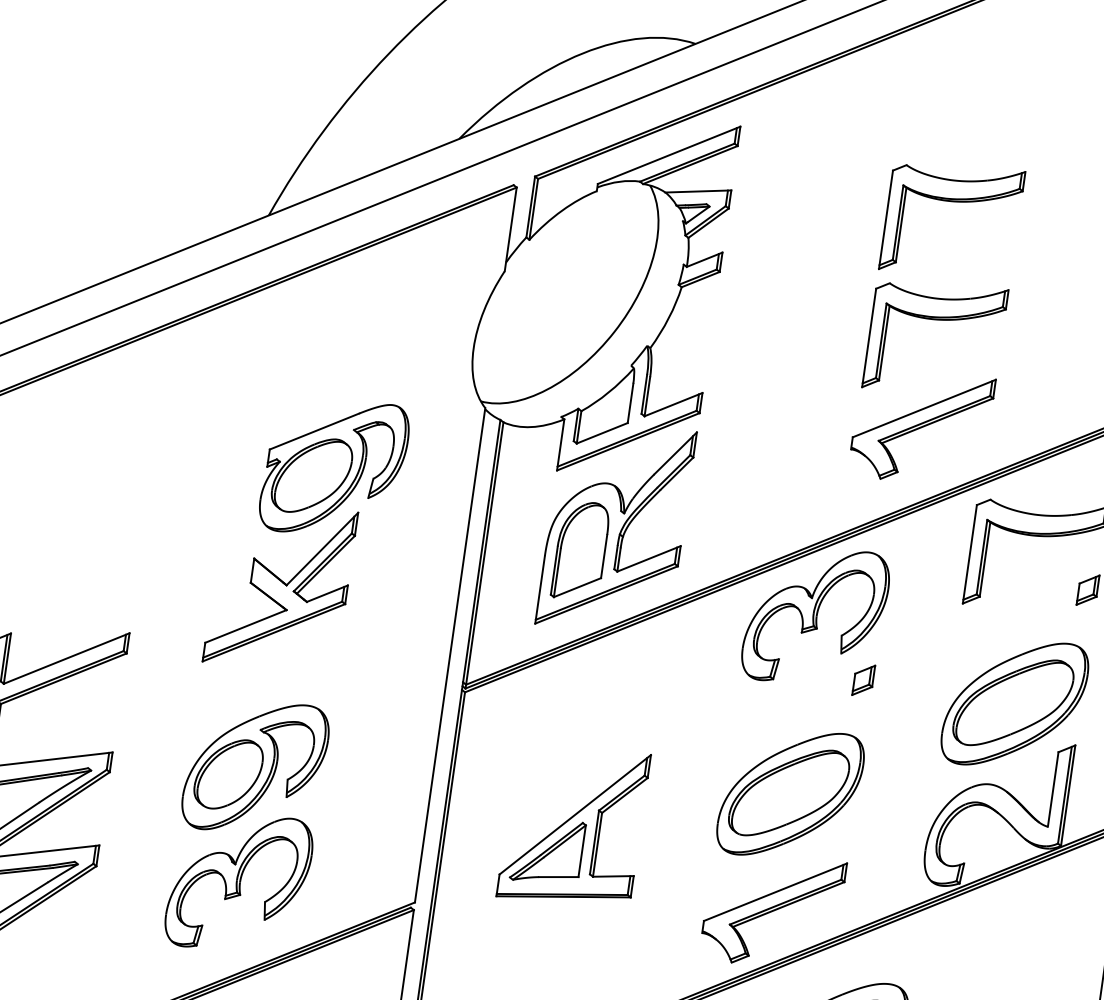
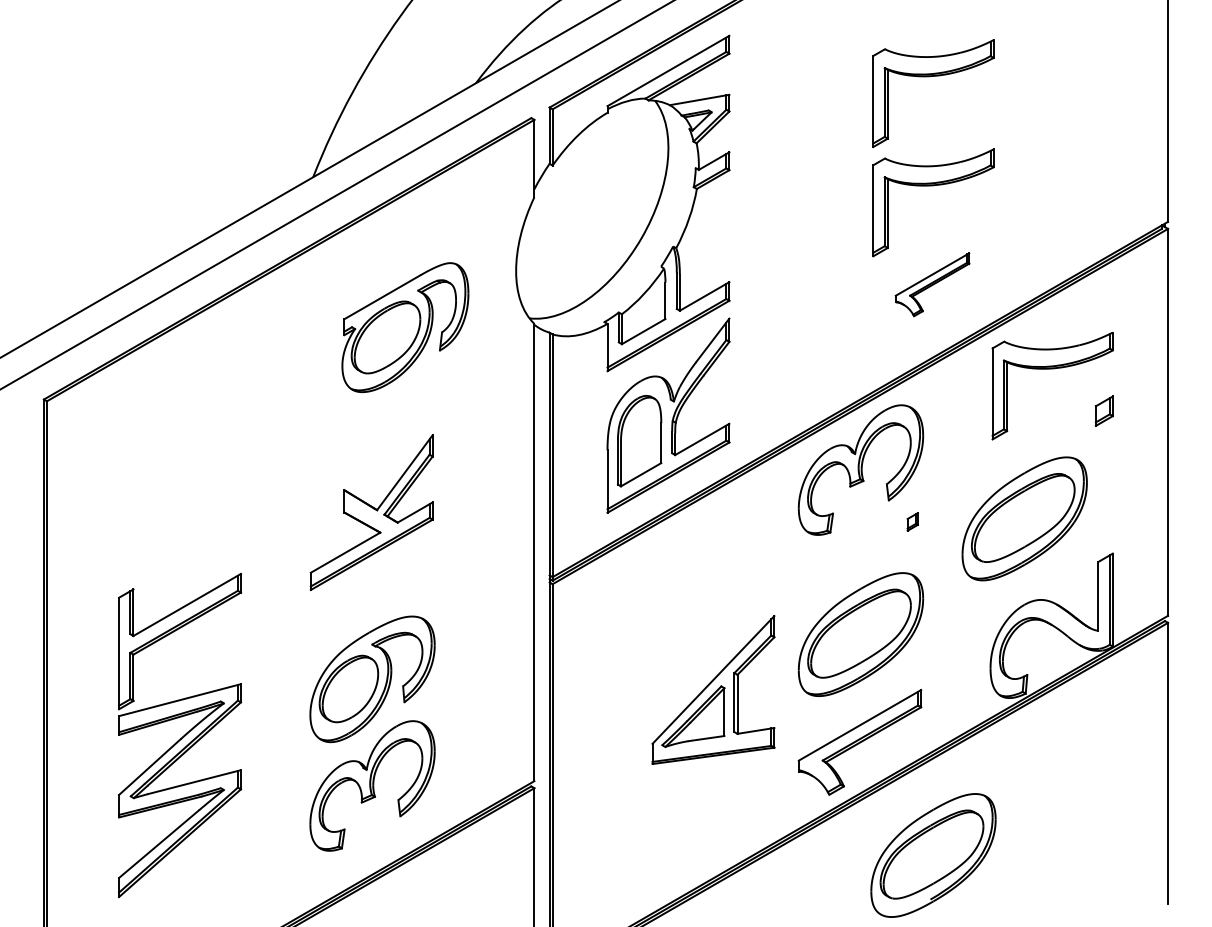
part: (921, 426) -> (932, 284), size x0.6
part: (334, 467) -> (405, 327), moved
part: (863, 679) -> (912, 521), size x0.6
part: (1014, 703) -> (1024, 518), moved
part: (573, 825) -> (713, 689), moved

